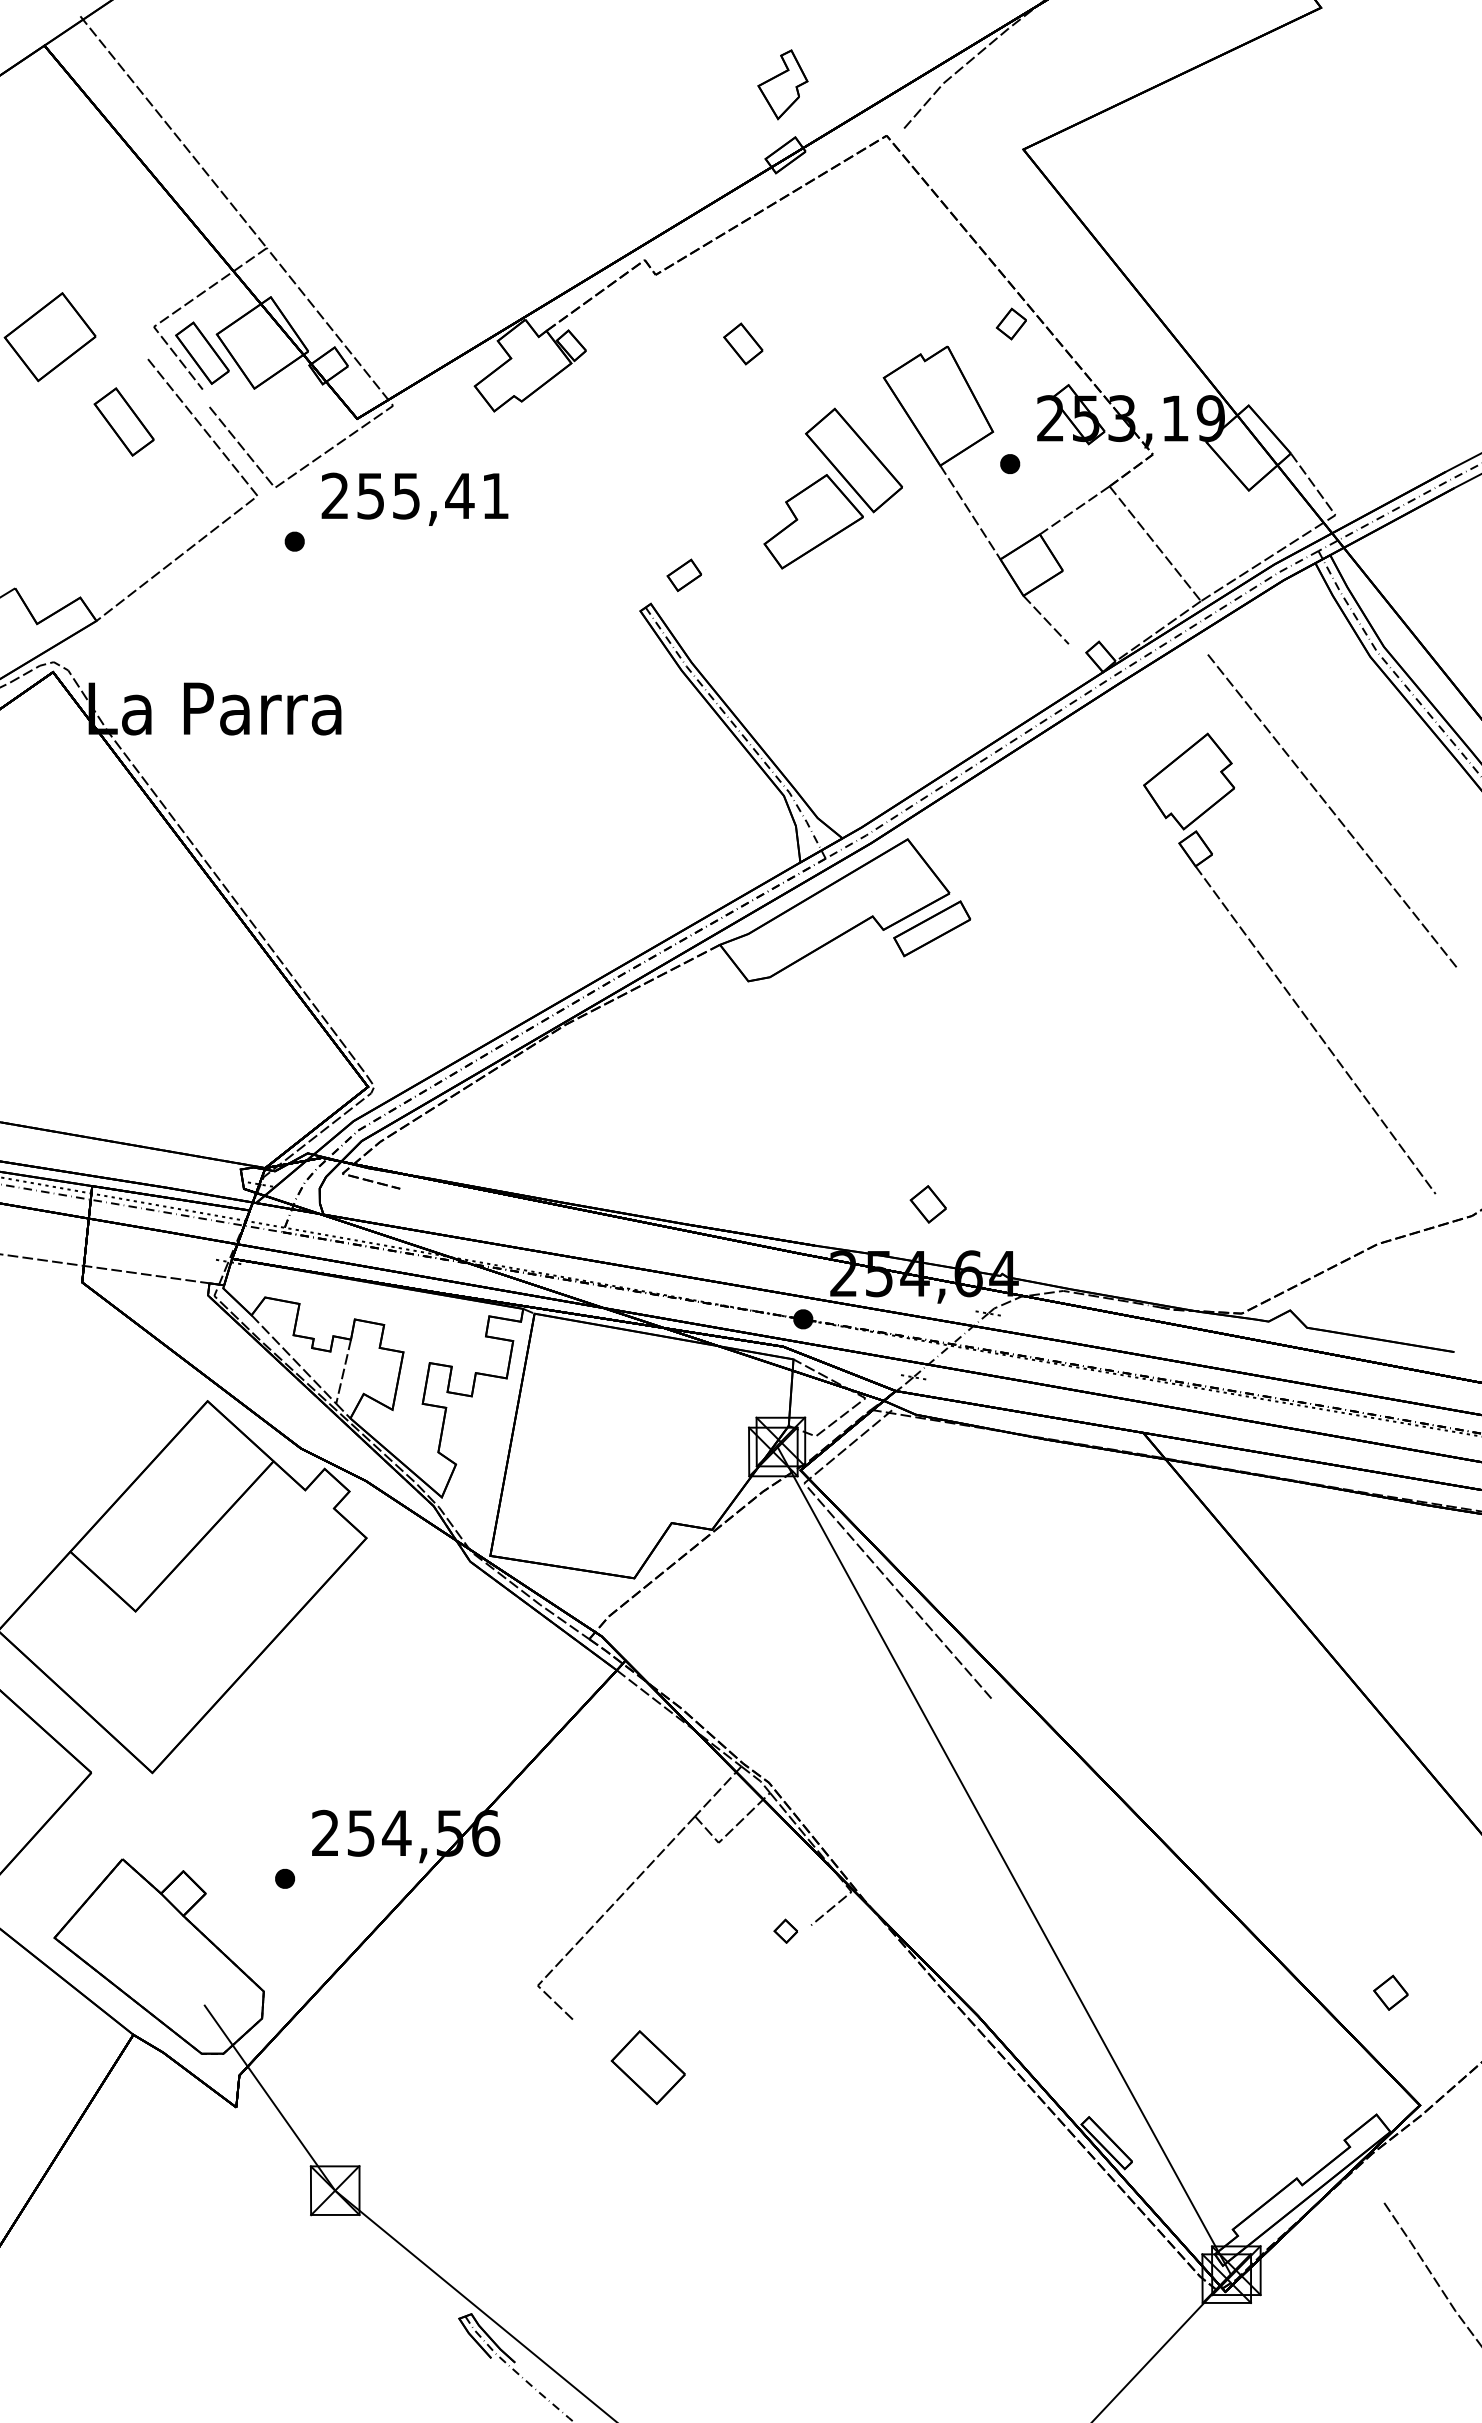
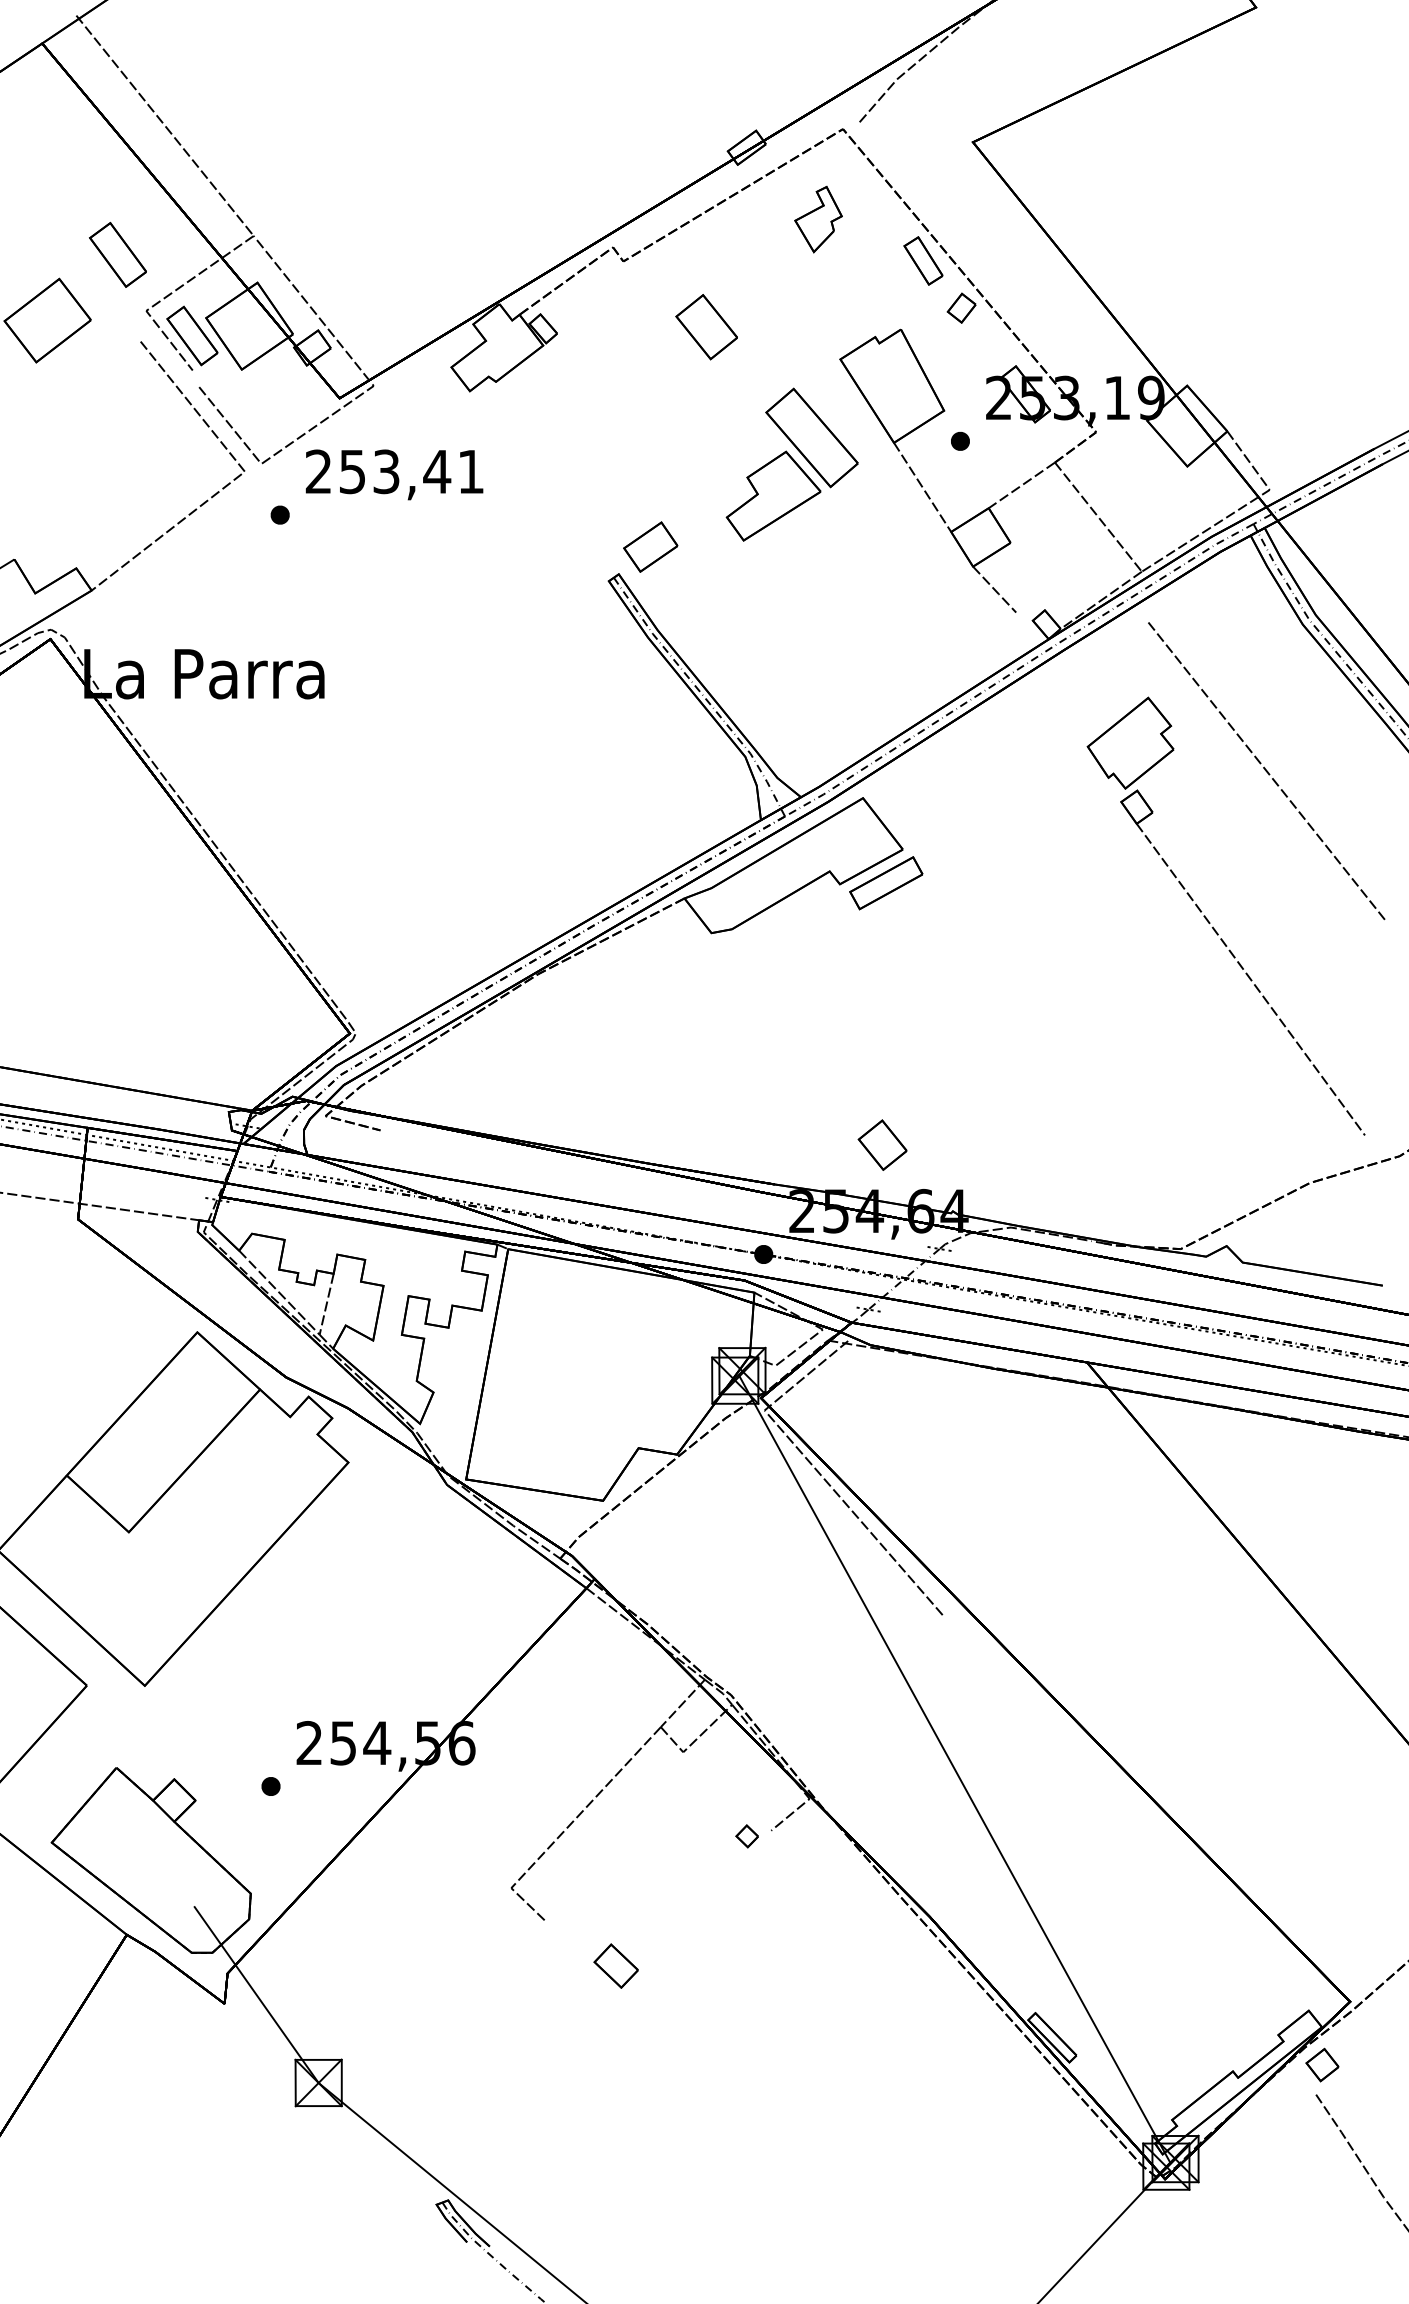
part: (782, 84) -> (818, 219), moved
part: (971, 274) -> (923, 261), added
part: (743, 343) -> (706, 326), size x1.67
part: (123, 421) -> (117, 254), moved
text: (406, 495) -> (386, 471), 255,41 -> 253,41
part: (684, 575) -> (650, 547), size x1.67
part: (928, 1204) -> (882, 1145), size x1.43
part: (1390, 1992) -> (1322, 2064), moved
part: (647, 2067) -> (615, 1965), size x0.62

